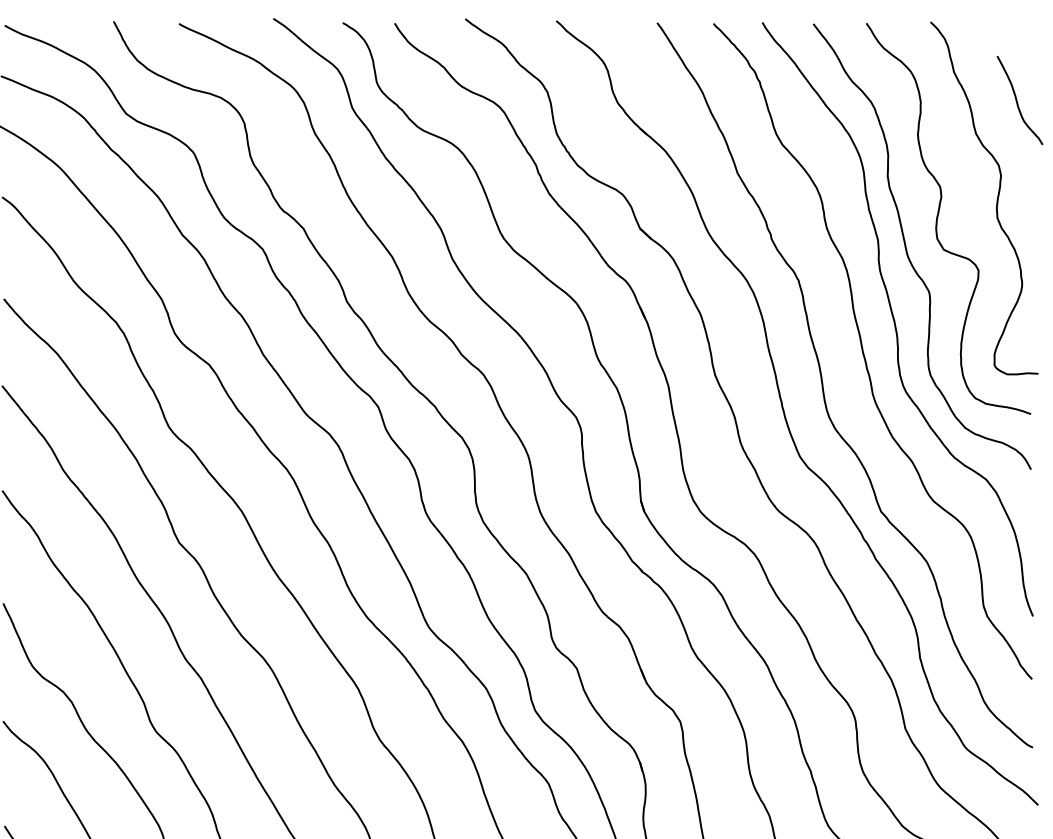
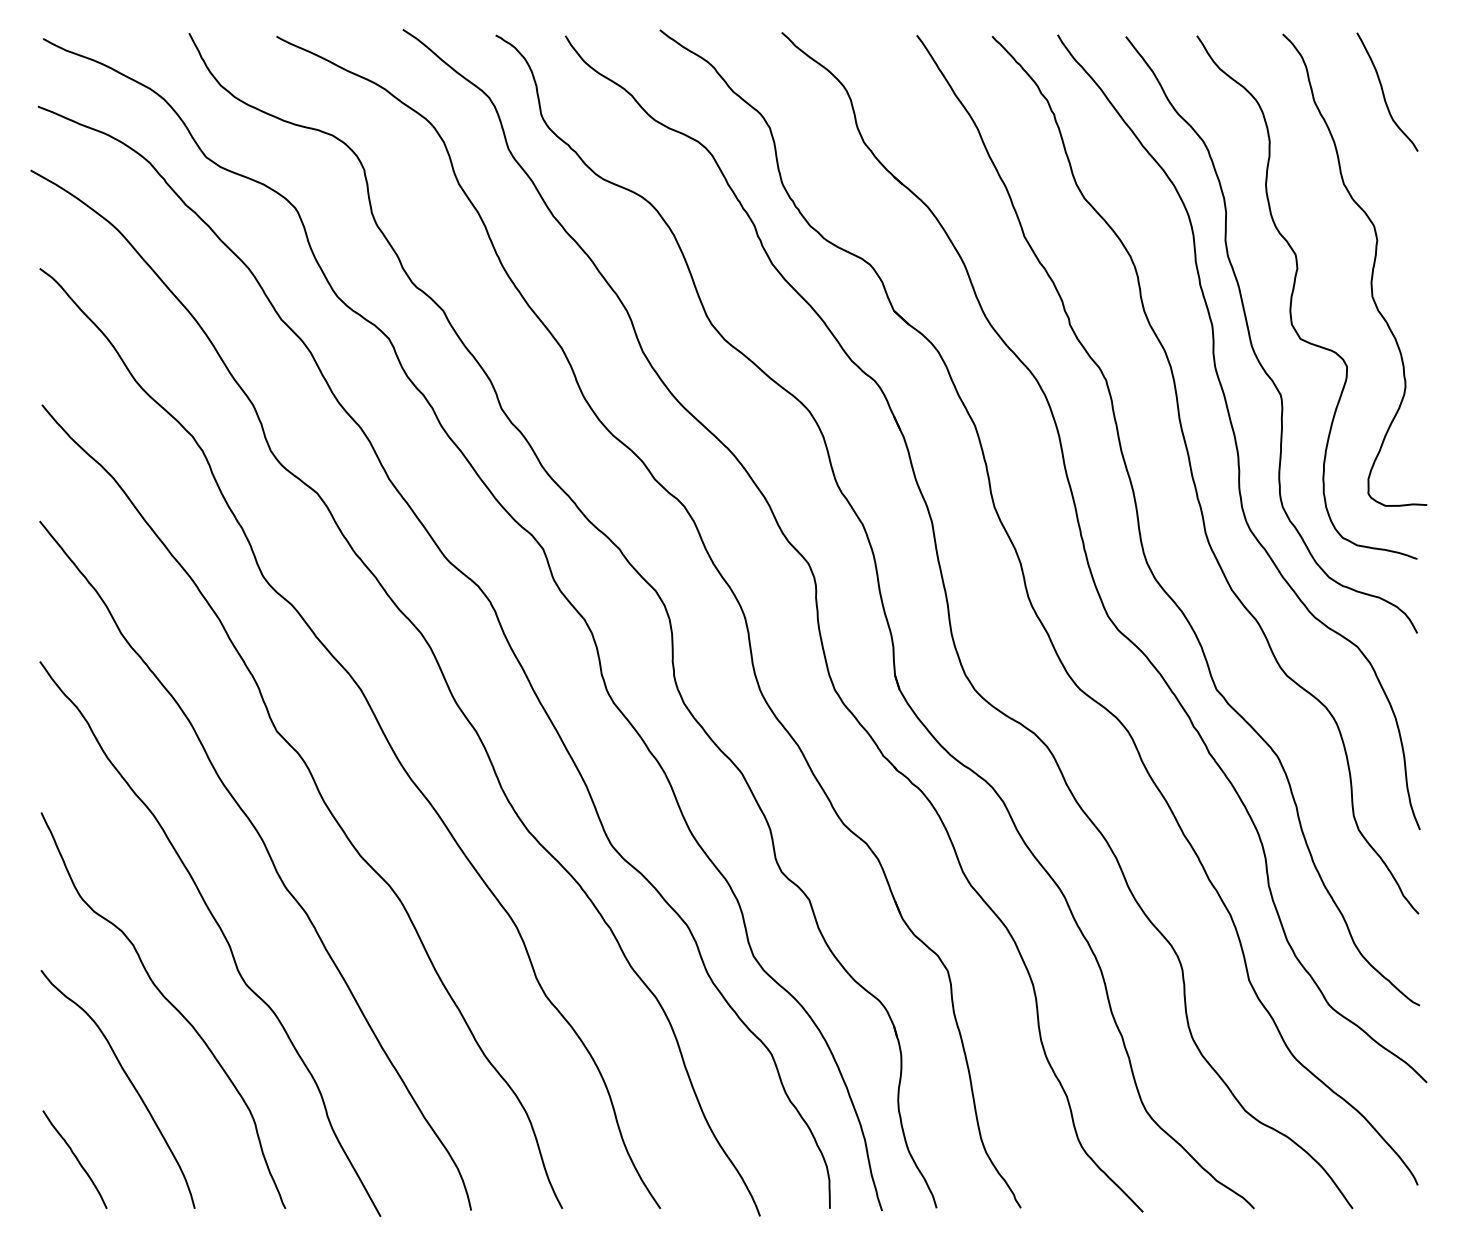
curve: (1017, 101) -> (1384, 93), moved

